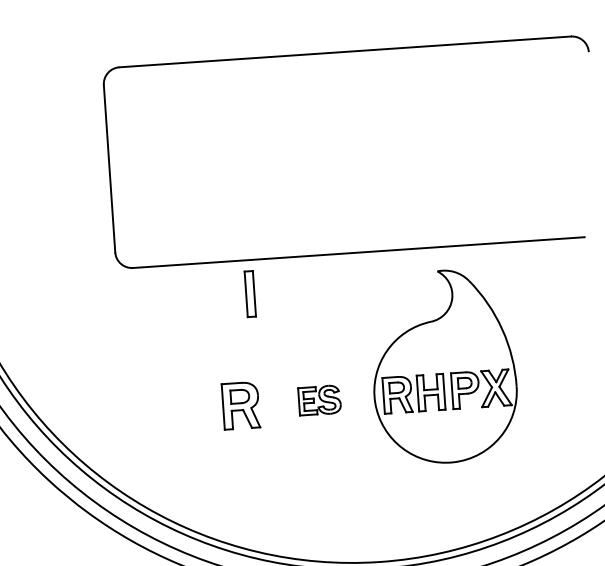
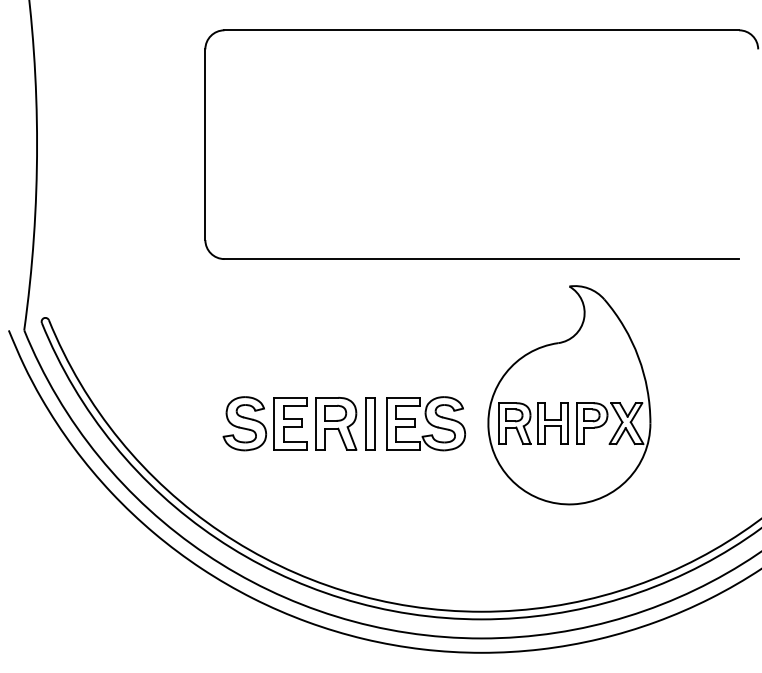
part: (250, 293) -> (370, 423), moved
part: (319, 400) -> (425, 423), size x1.67
part: (178, 409) -> (264, 423), added

